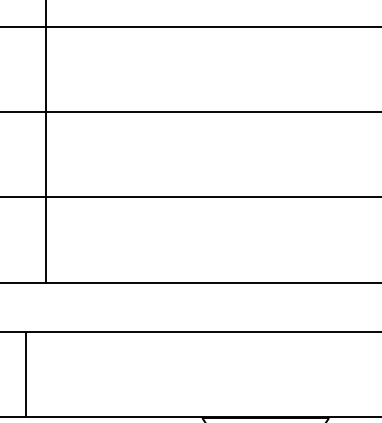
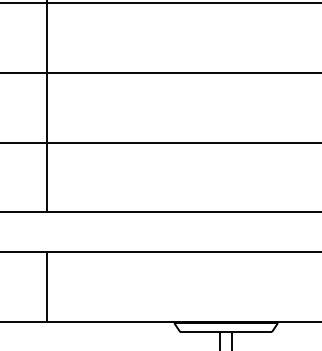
line: (25, 374) -> (46, 287), moved

